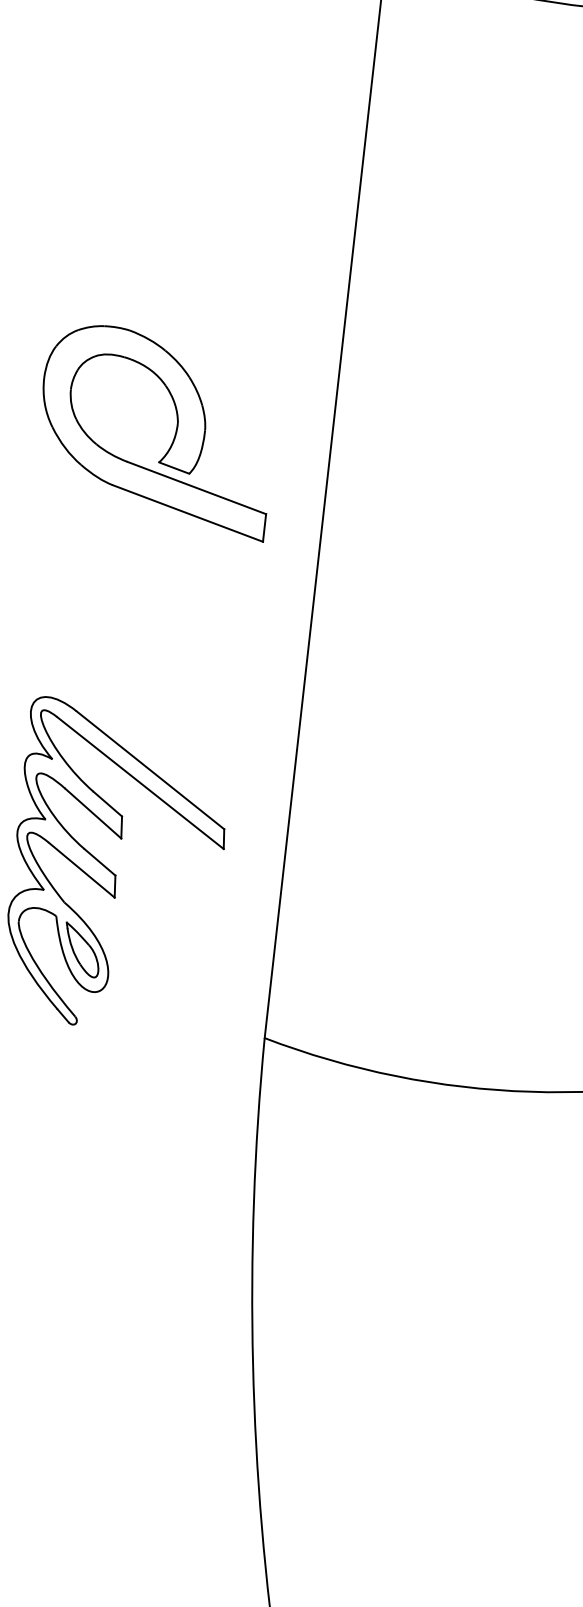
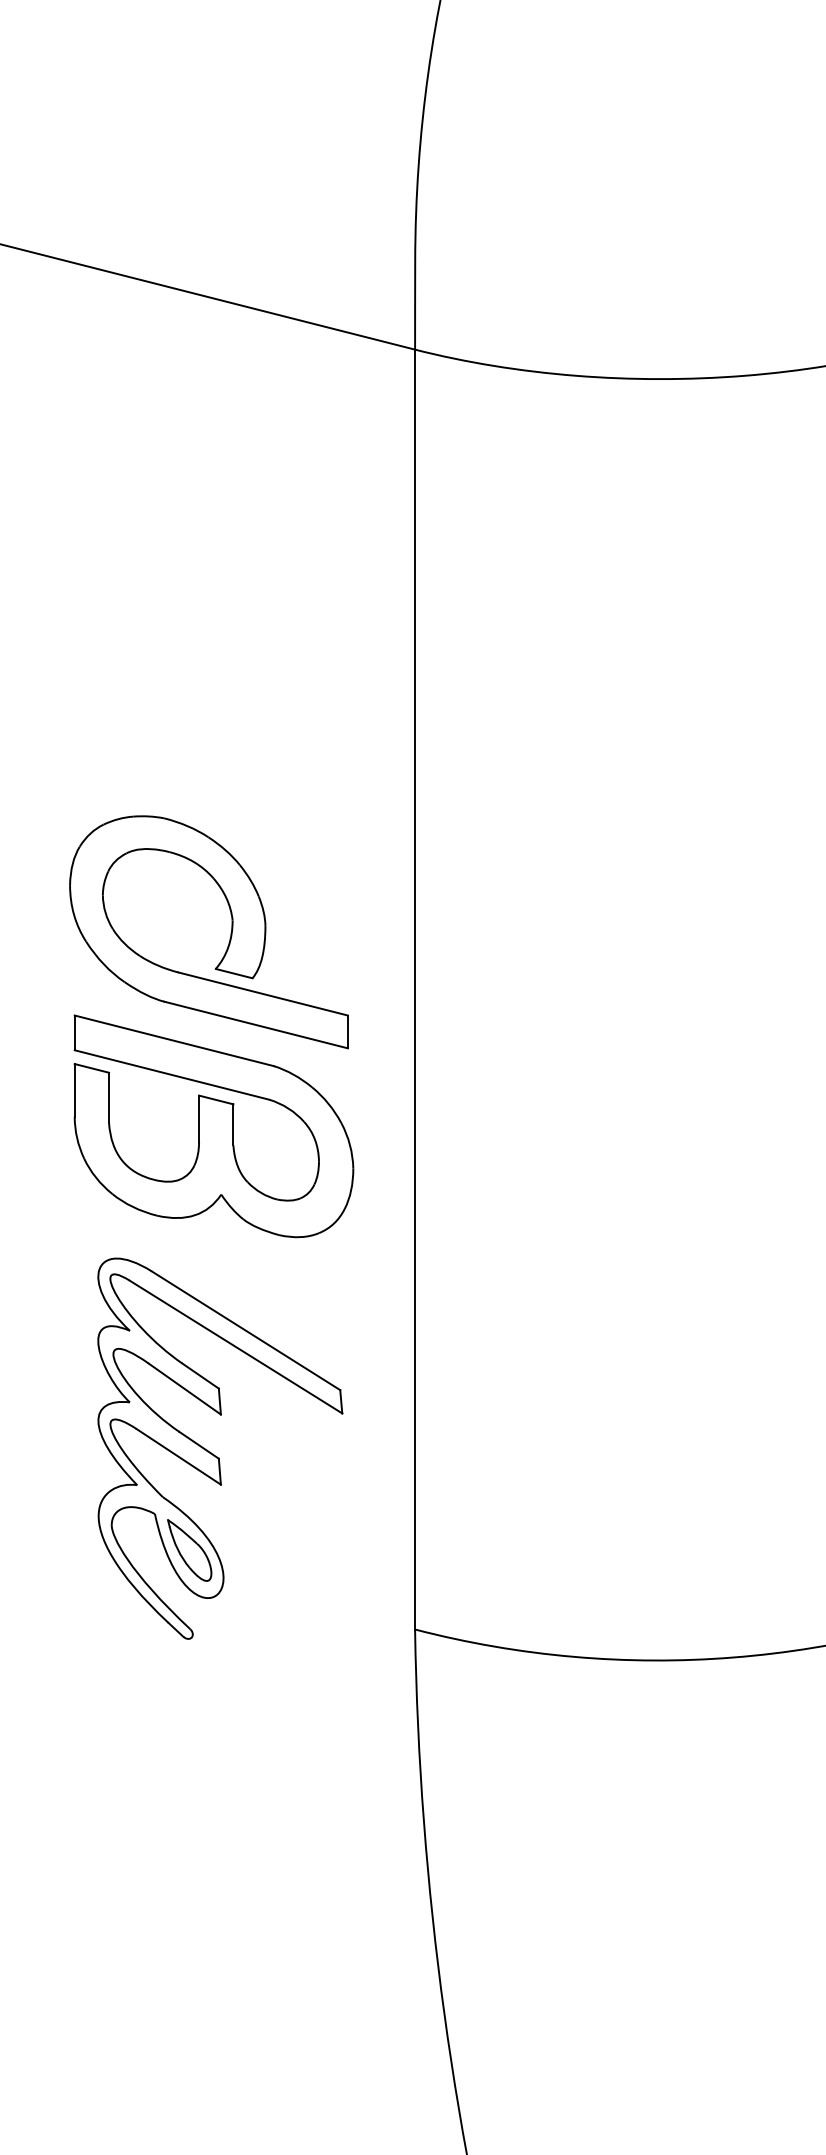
part: (142, 594) -> (213, 1126), added

